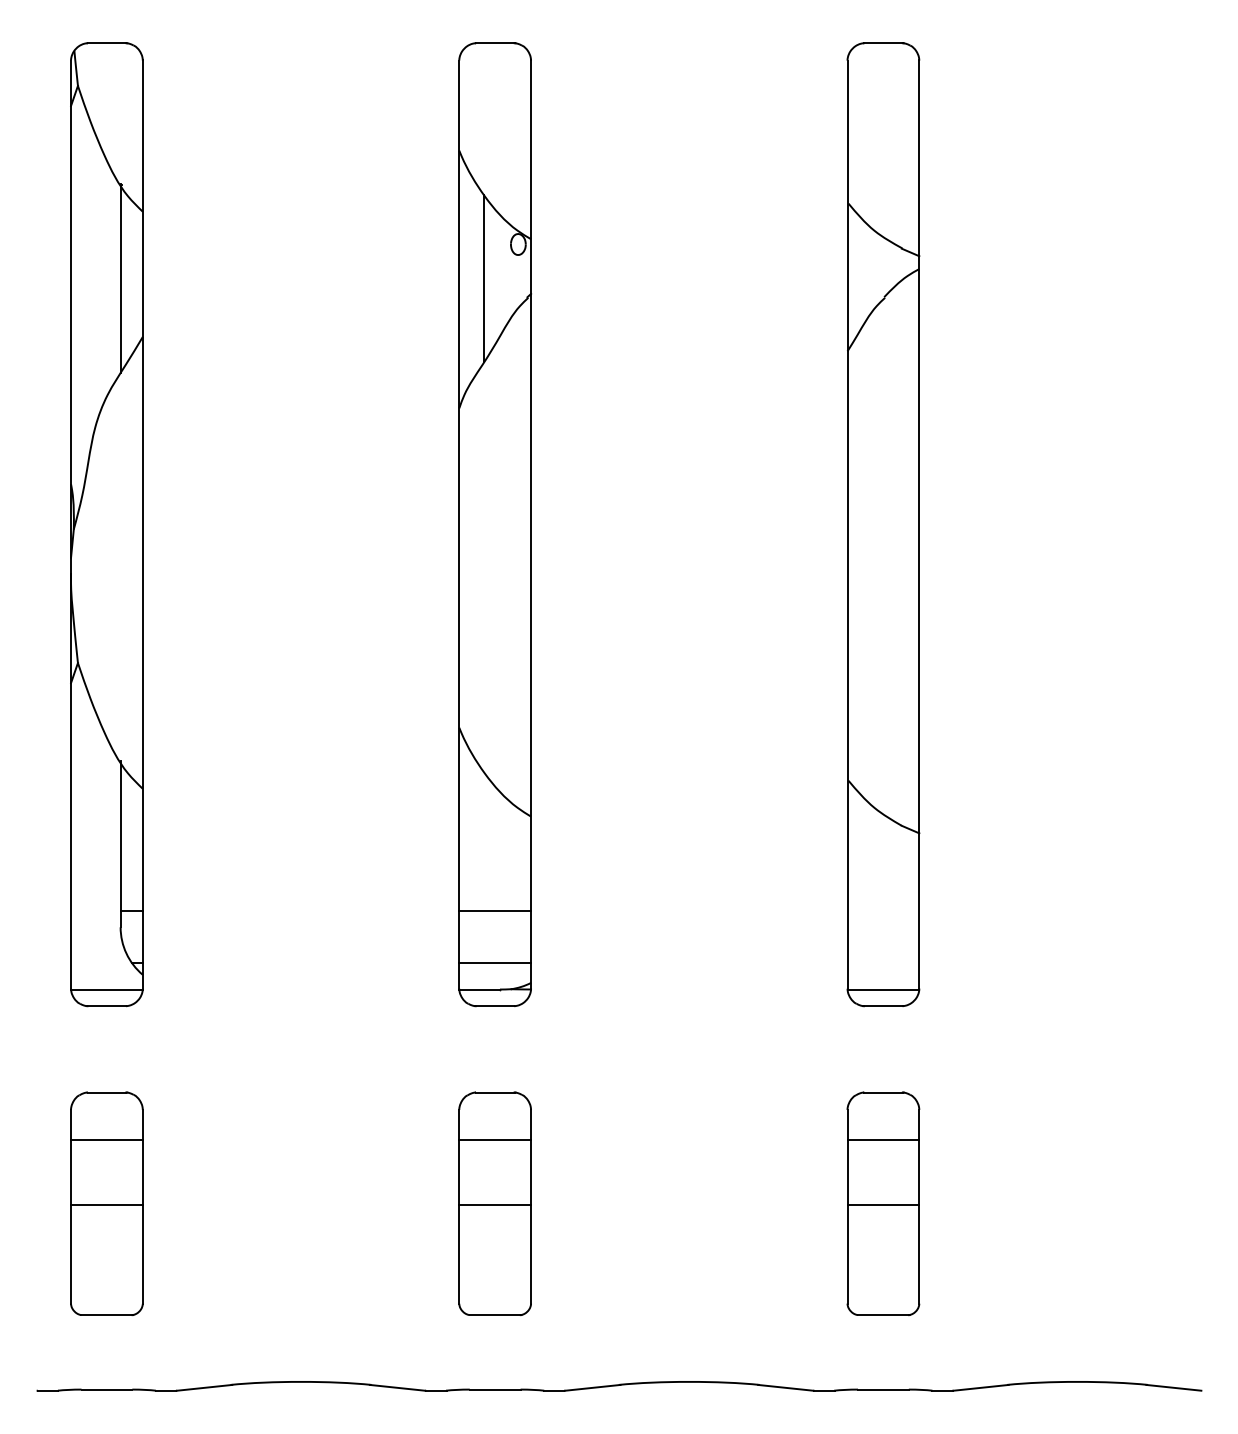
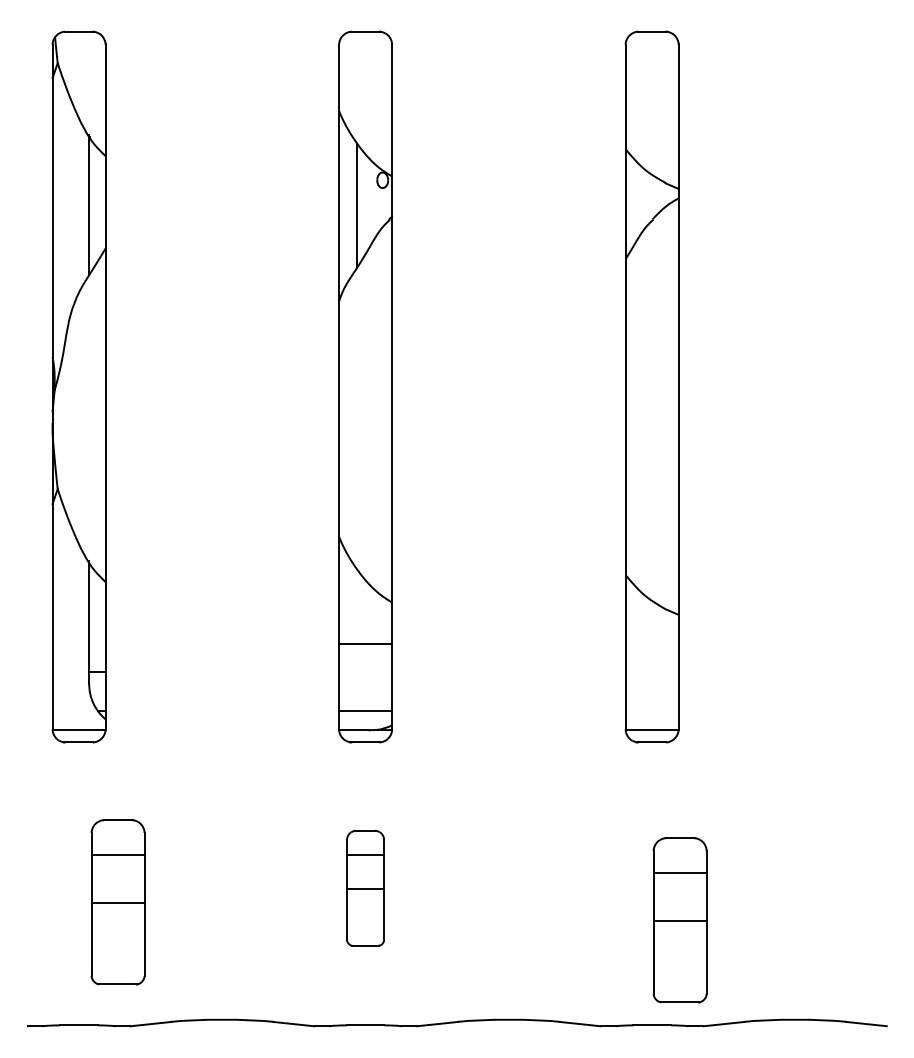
line: (495, 911) -> (365, 644), moved
part: (106, 1204) -> (117, 902), moved
part: (495, 1204) -> (365, 888), size x0.7
part: (882, 1204) -> (679, 920), moved

